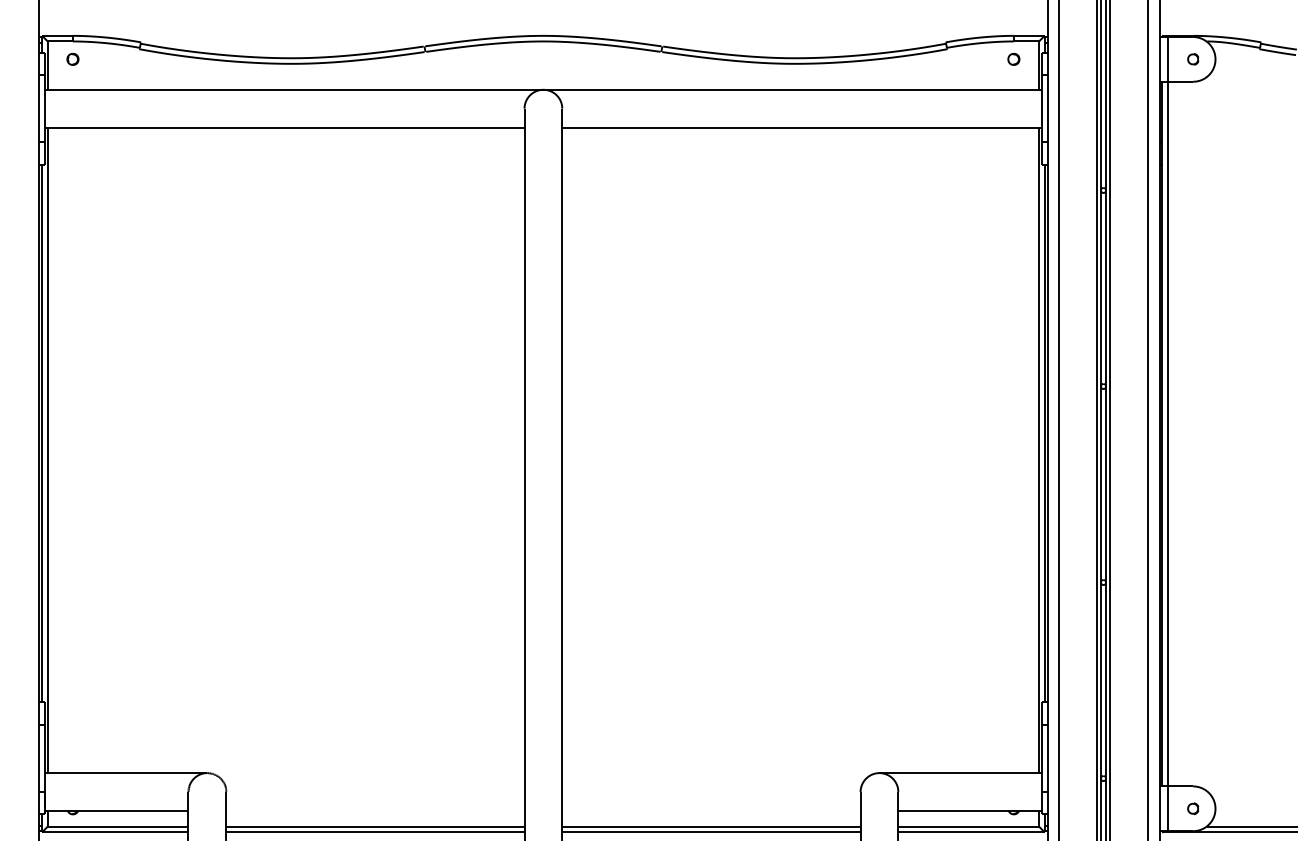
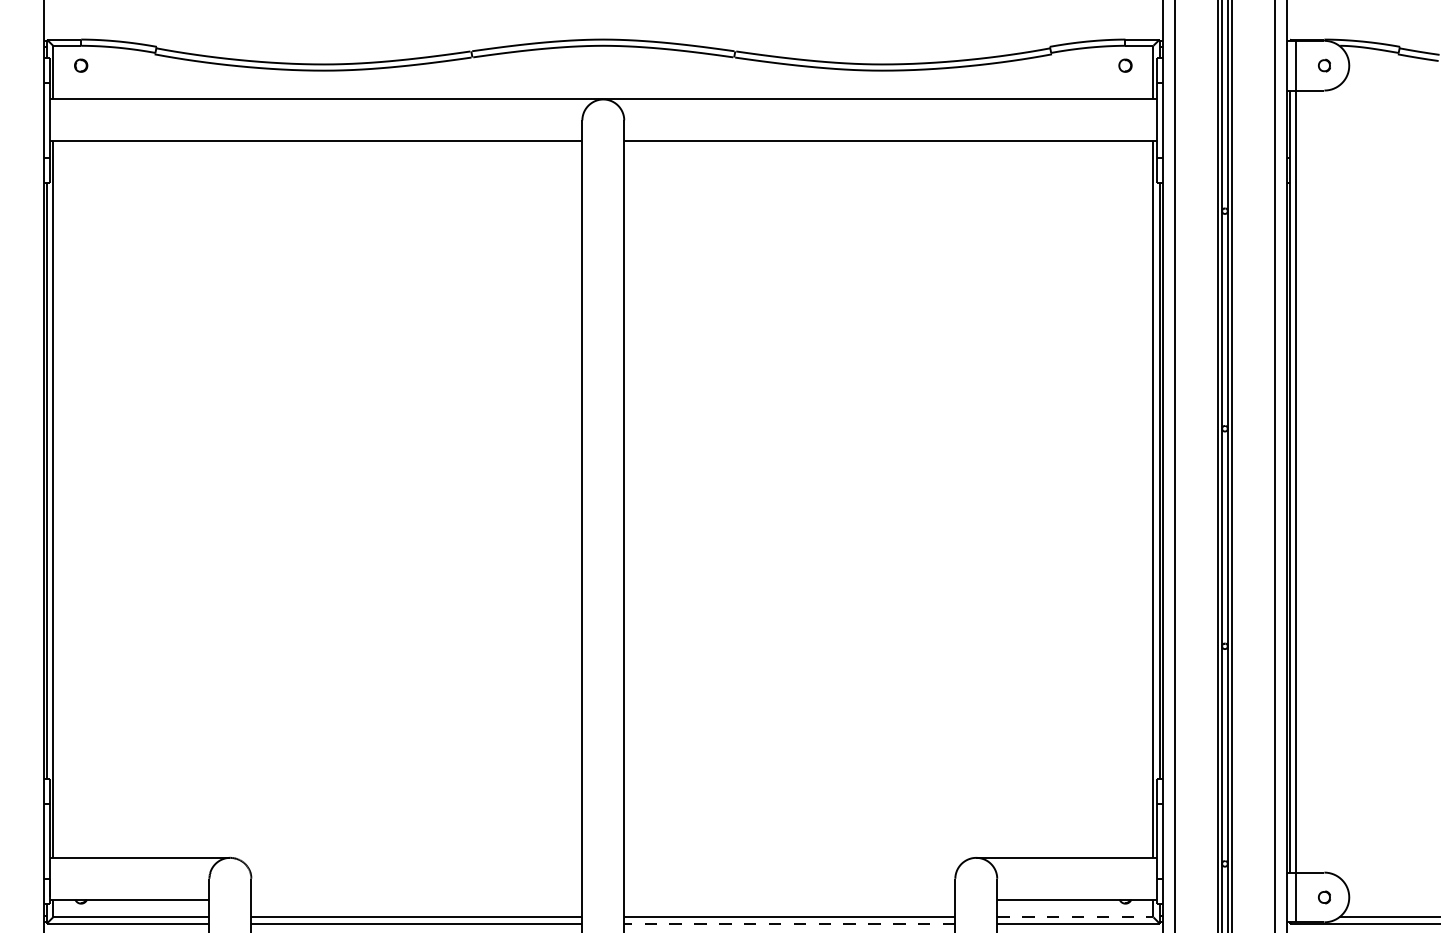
line: (968, 826) -> (1075, 917), solid -> dashed
line: (711, 832) -> (789, 923), solid -> dashed

